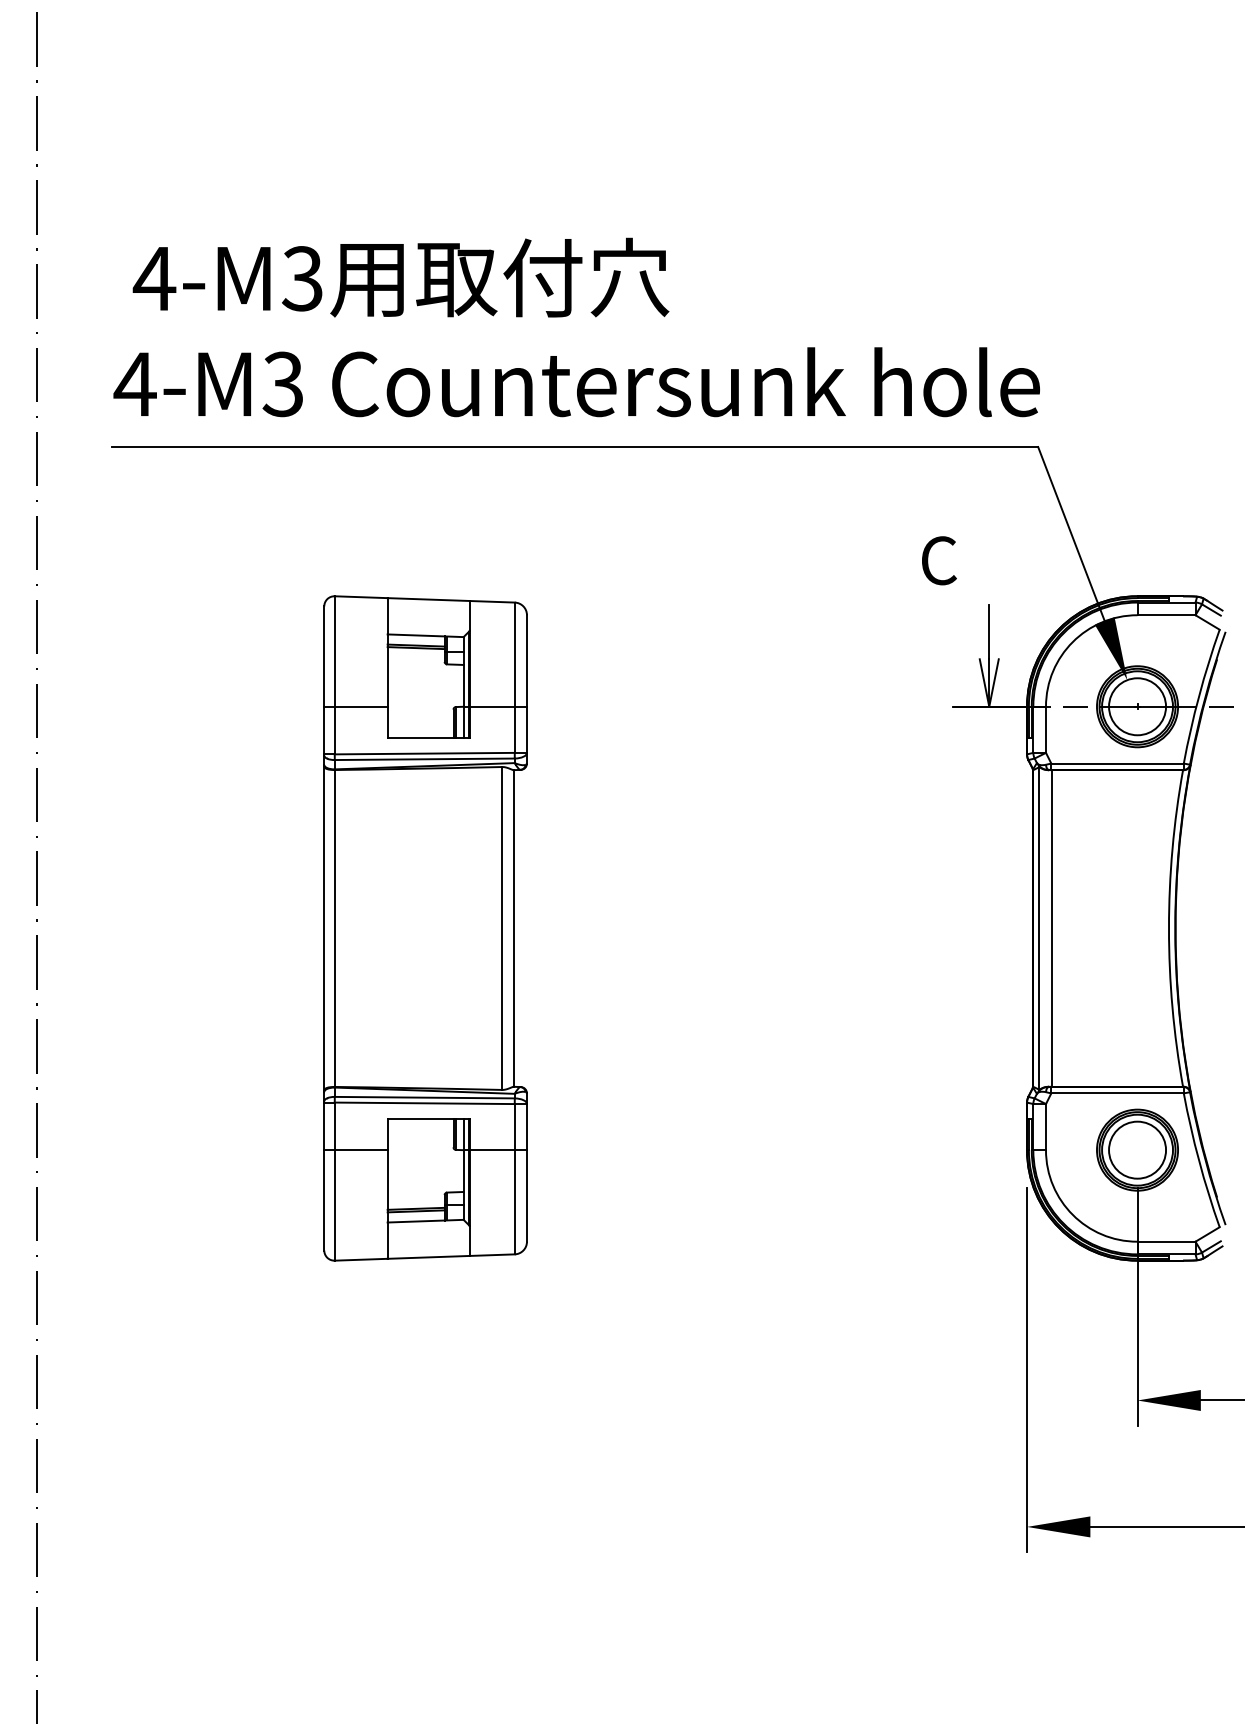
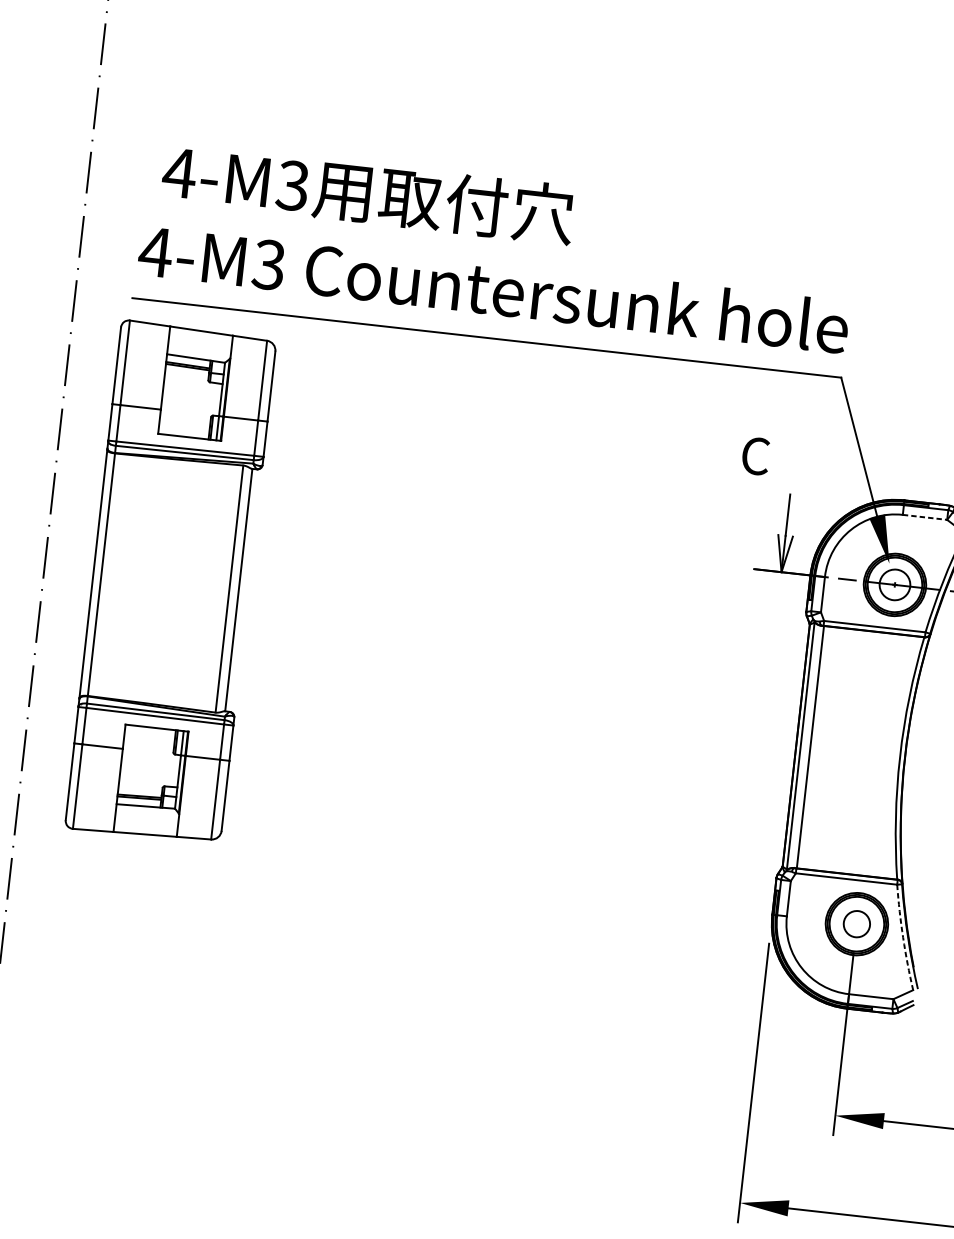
line: (1166, 615) -> (924, 517), solid -> dashed
circle: (1137, 706) -> (894, 584), size x0.7
part: (425, 928) -> (170, 582), moved
circle: (1137, 1149) -> (856, 923), size x0.6
arc: (1199, 1161) -> (903, 938), solid -> dashed

